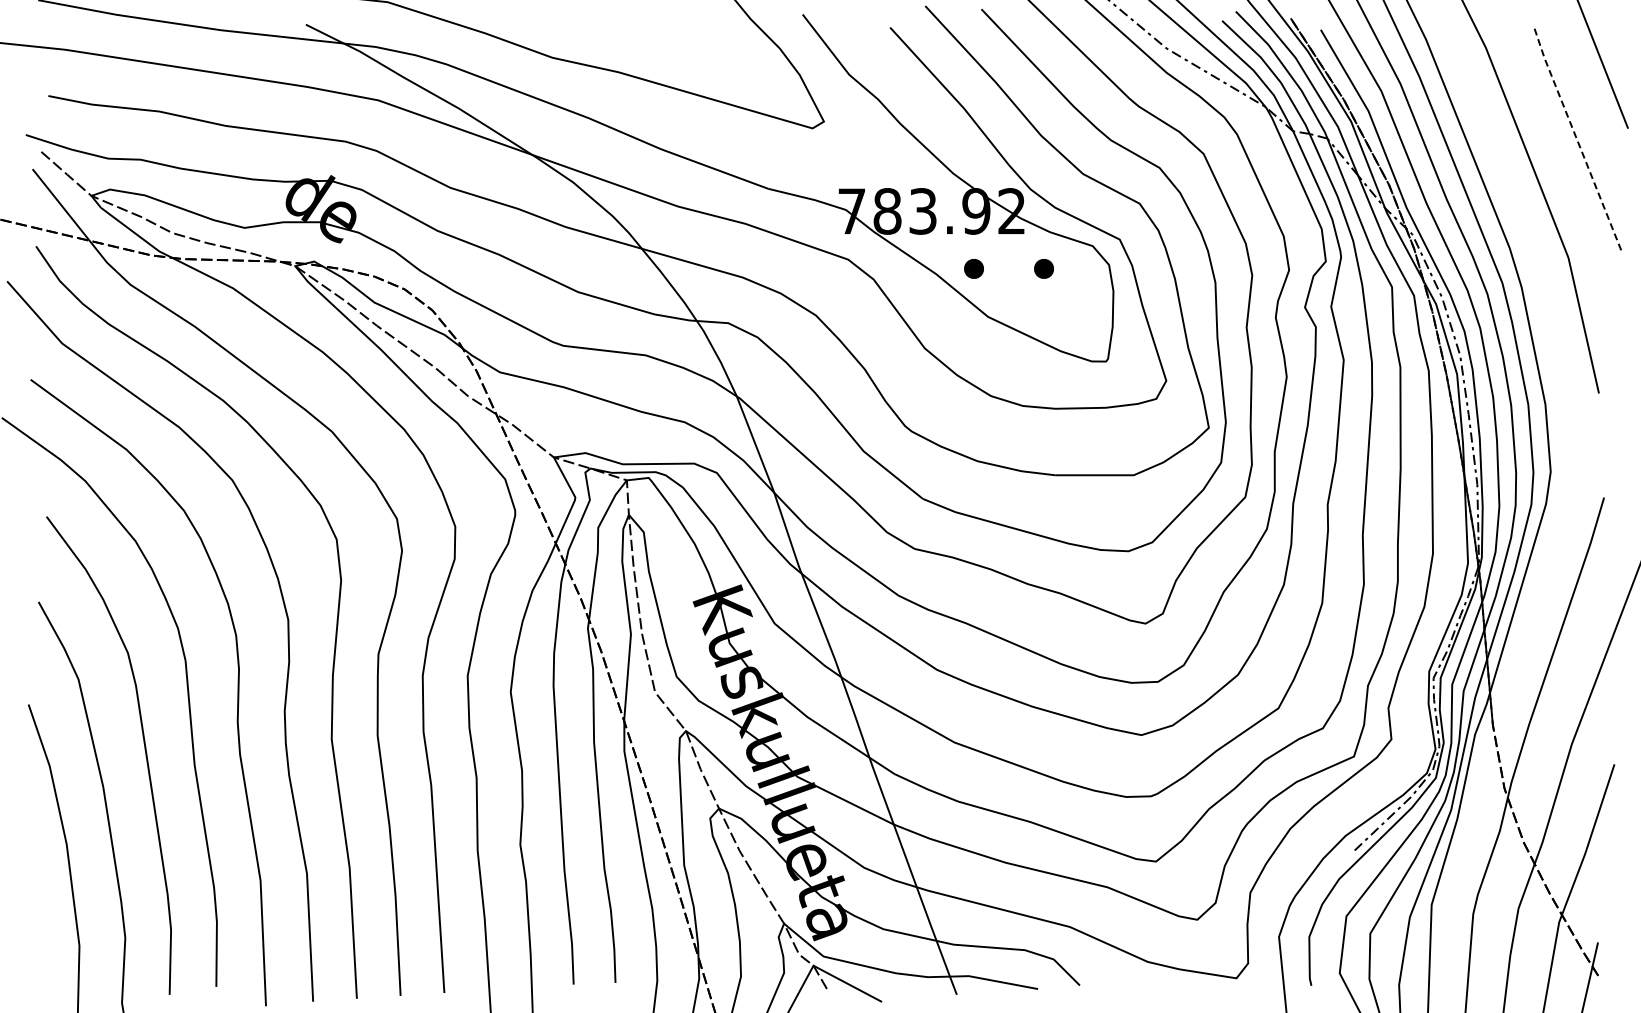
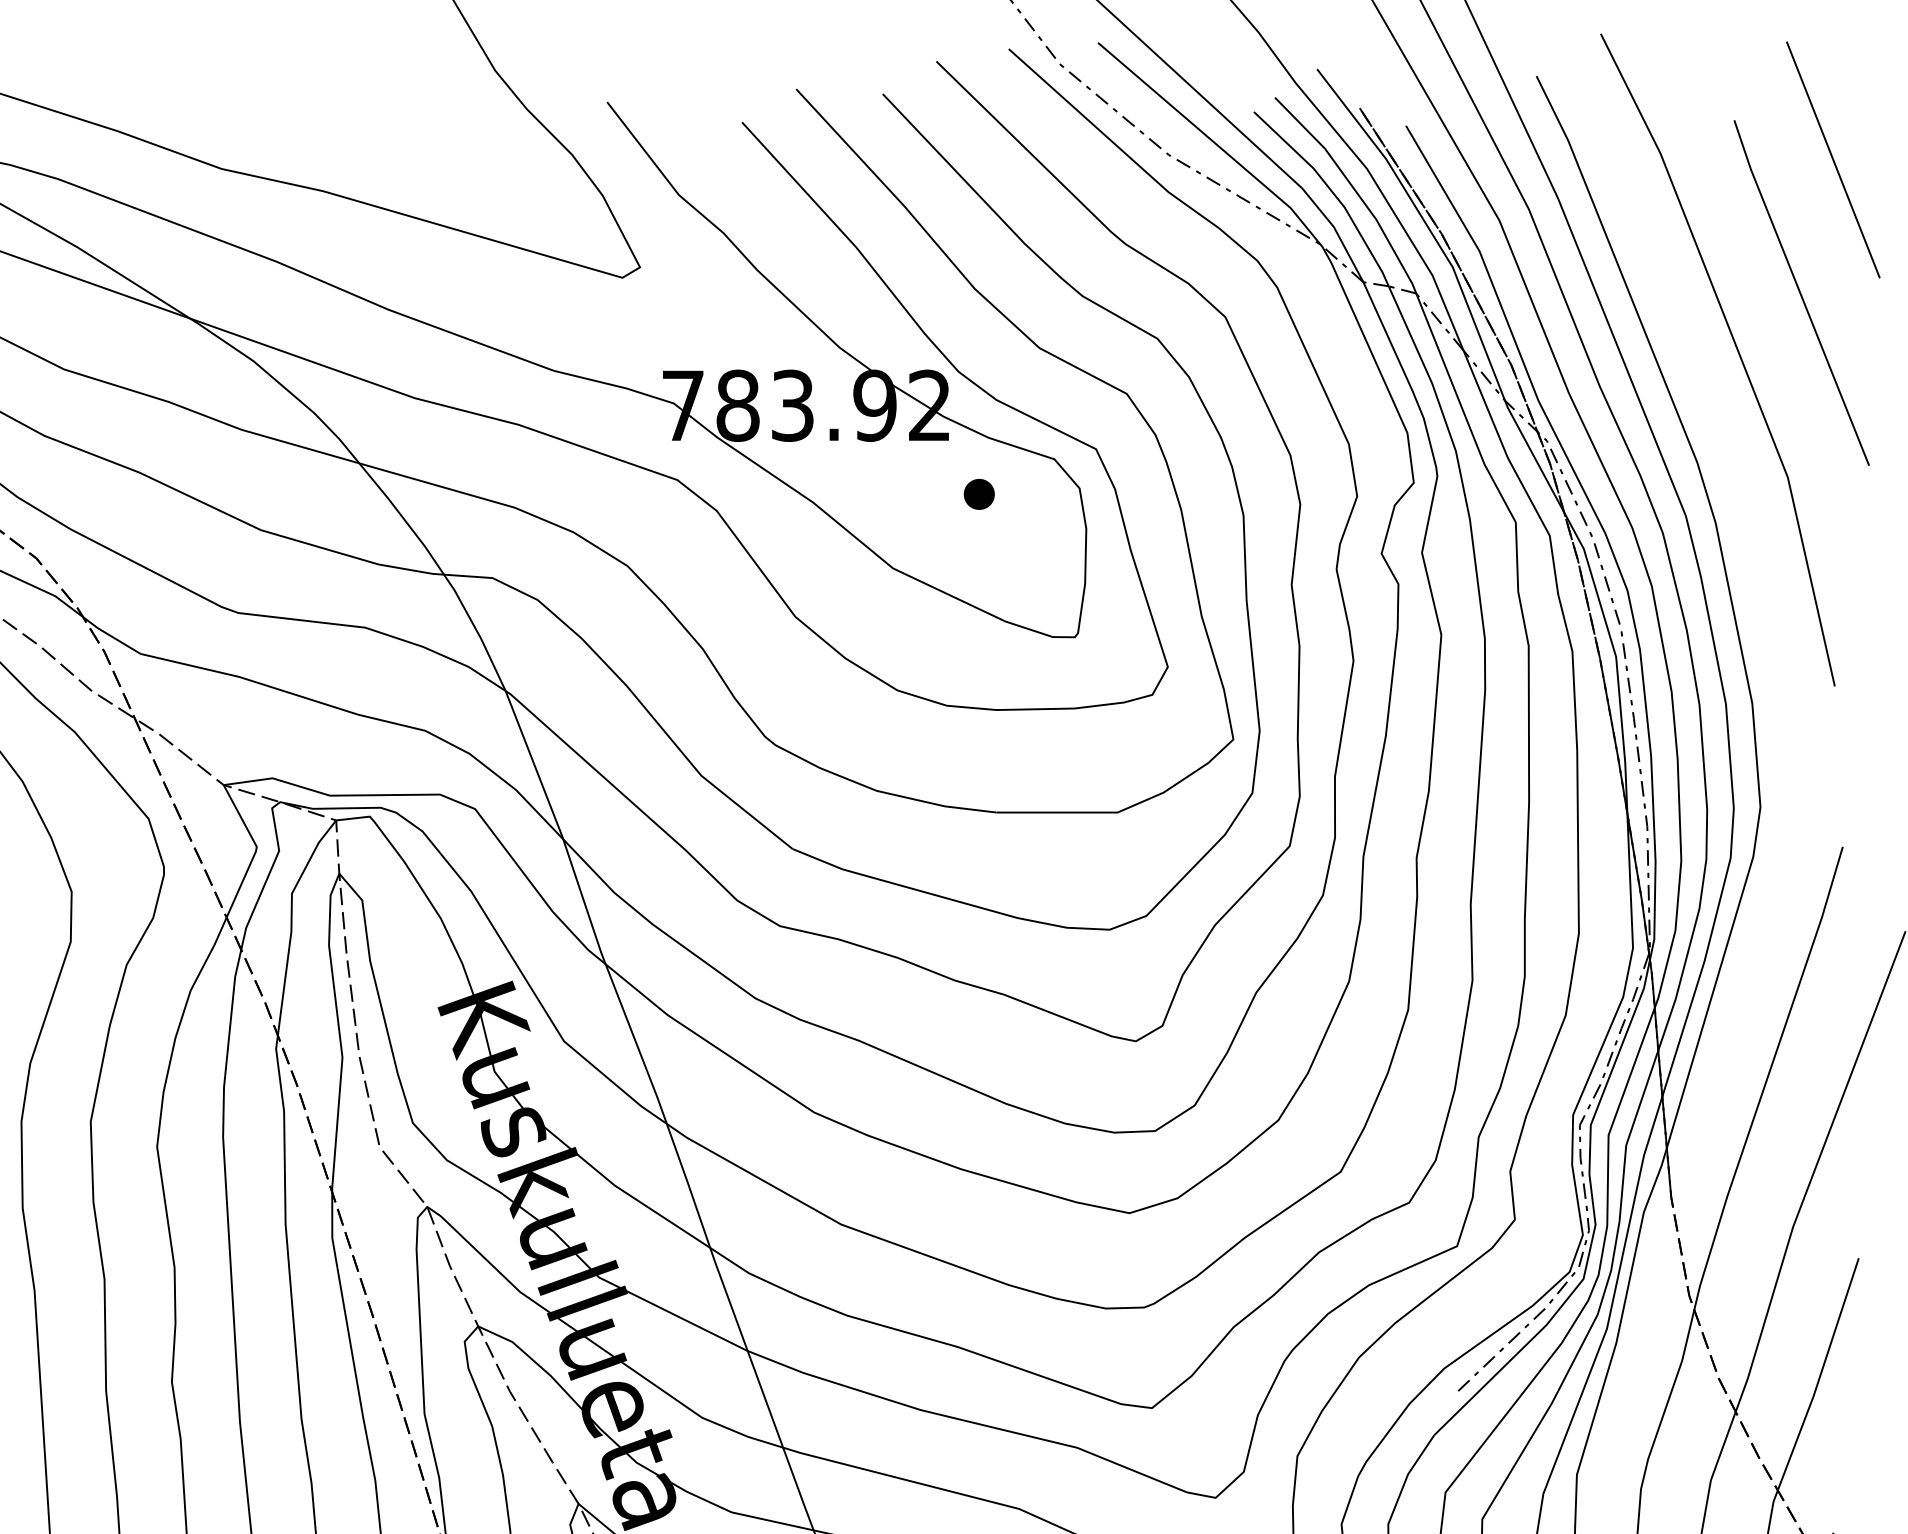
line: (1576, 137) -> (1800, 291), dashed -> solid
part: (973, 268) -> (870, 493), removed

